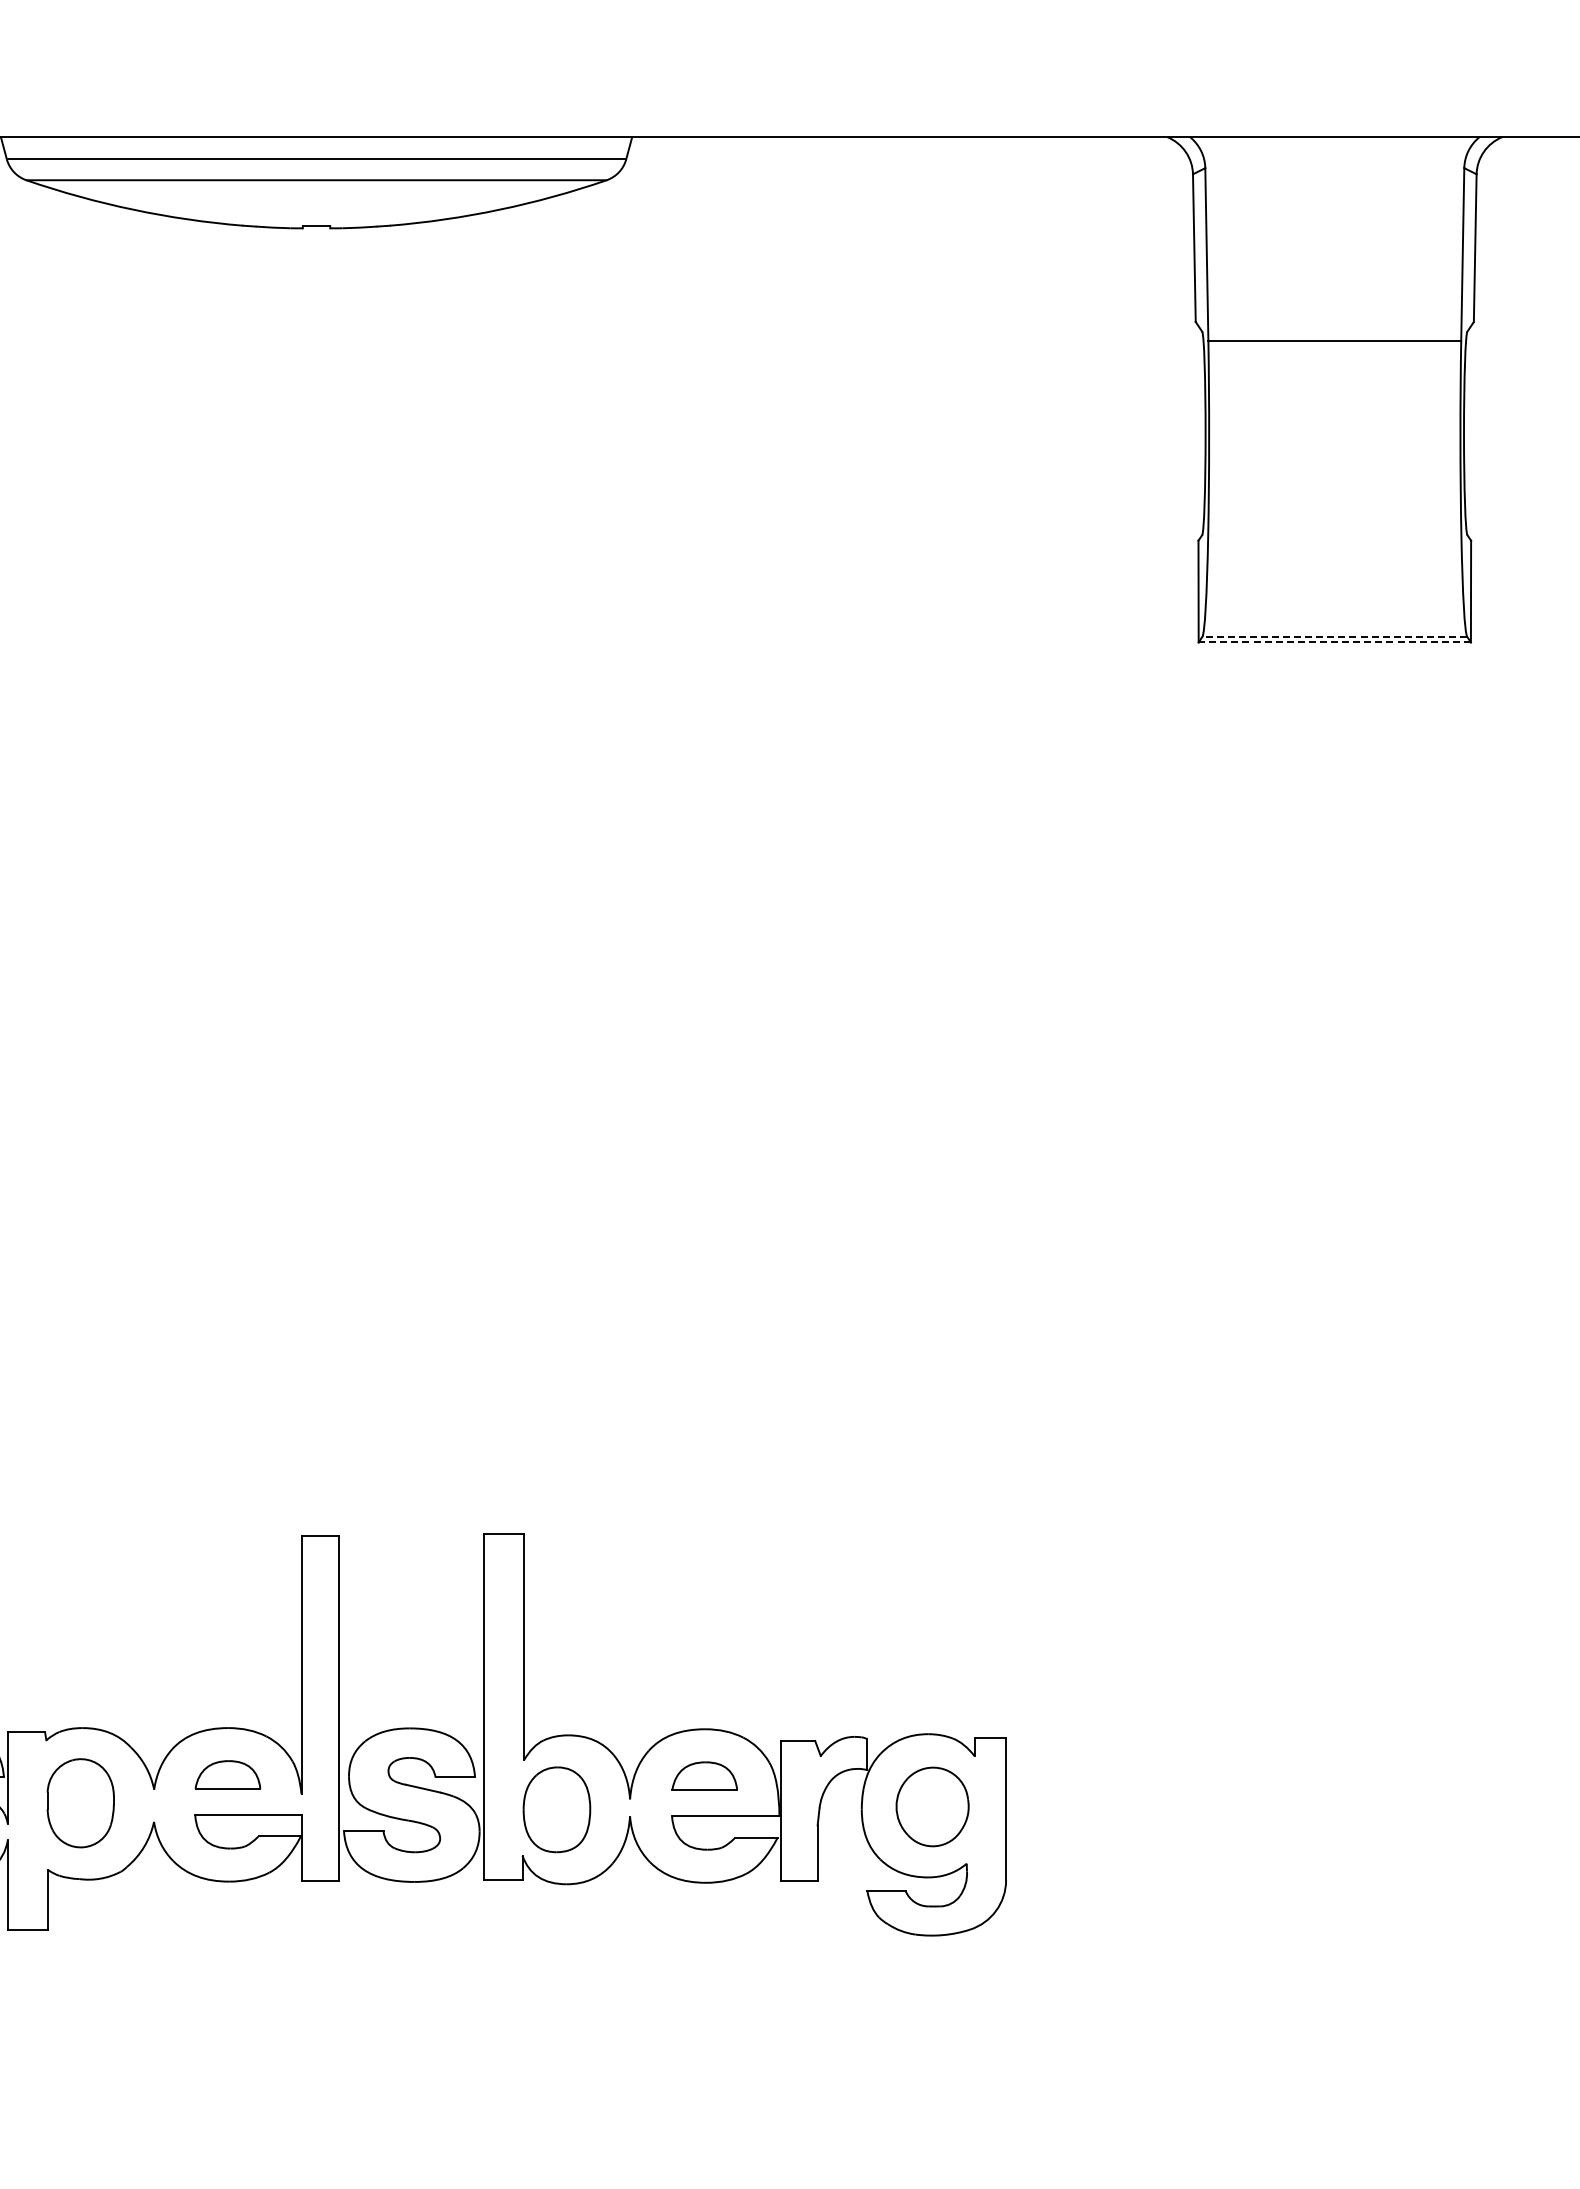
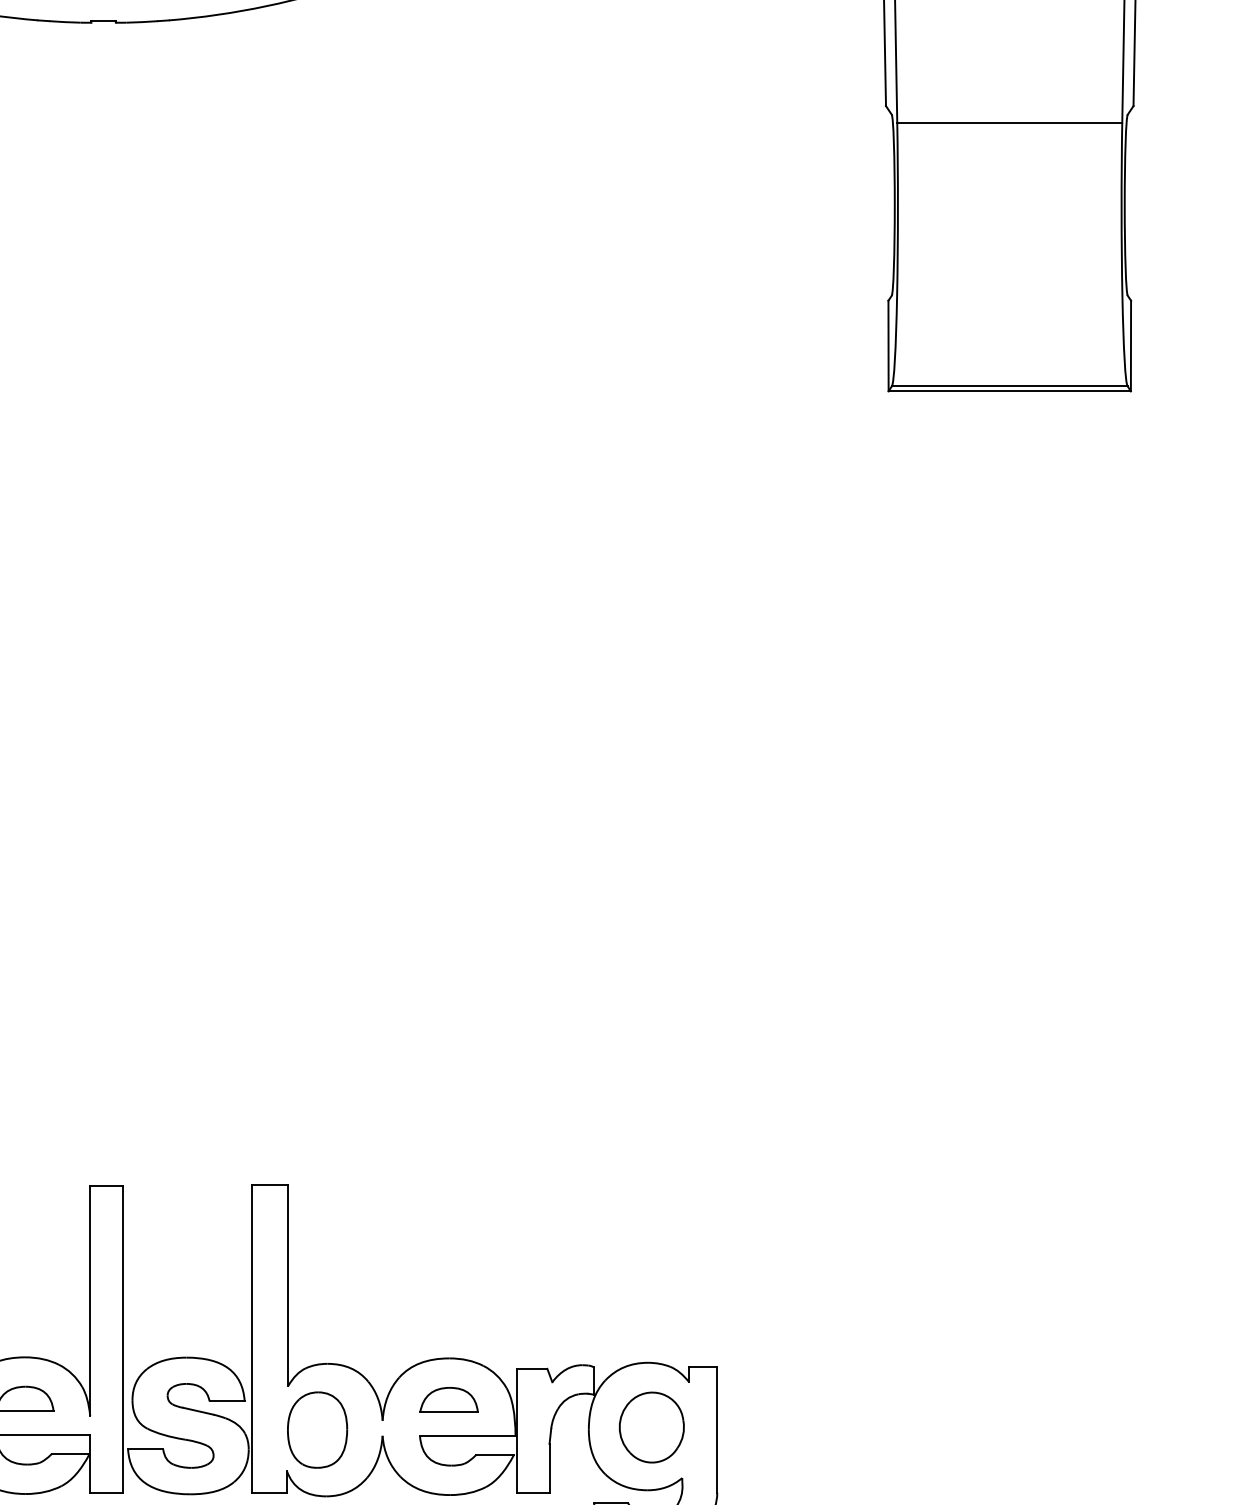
line: (1334, 636) -> (1009, 385), dashed -> solid
line: (1334, 642) -> (1009, 391), dashed -> solid

